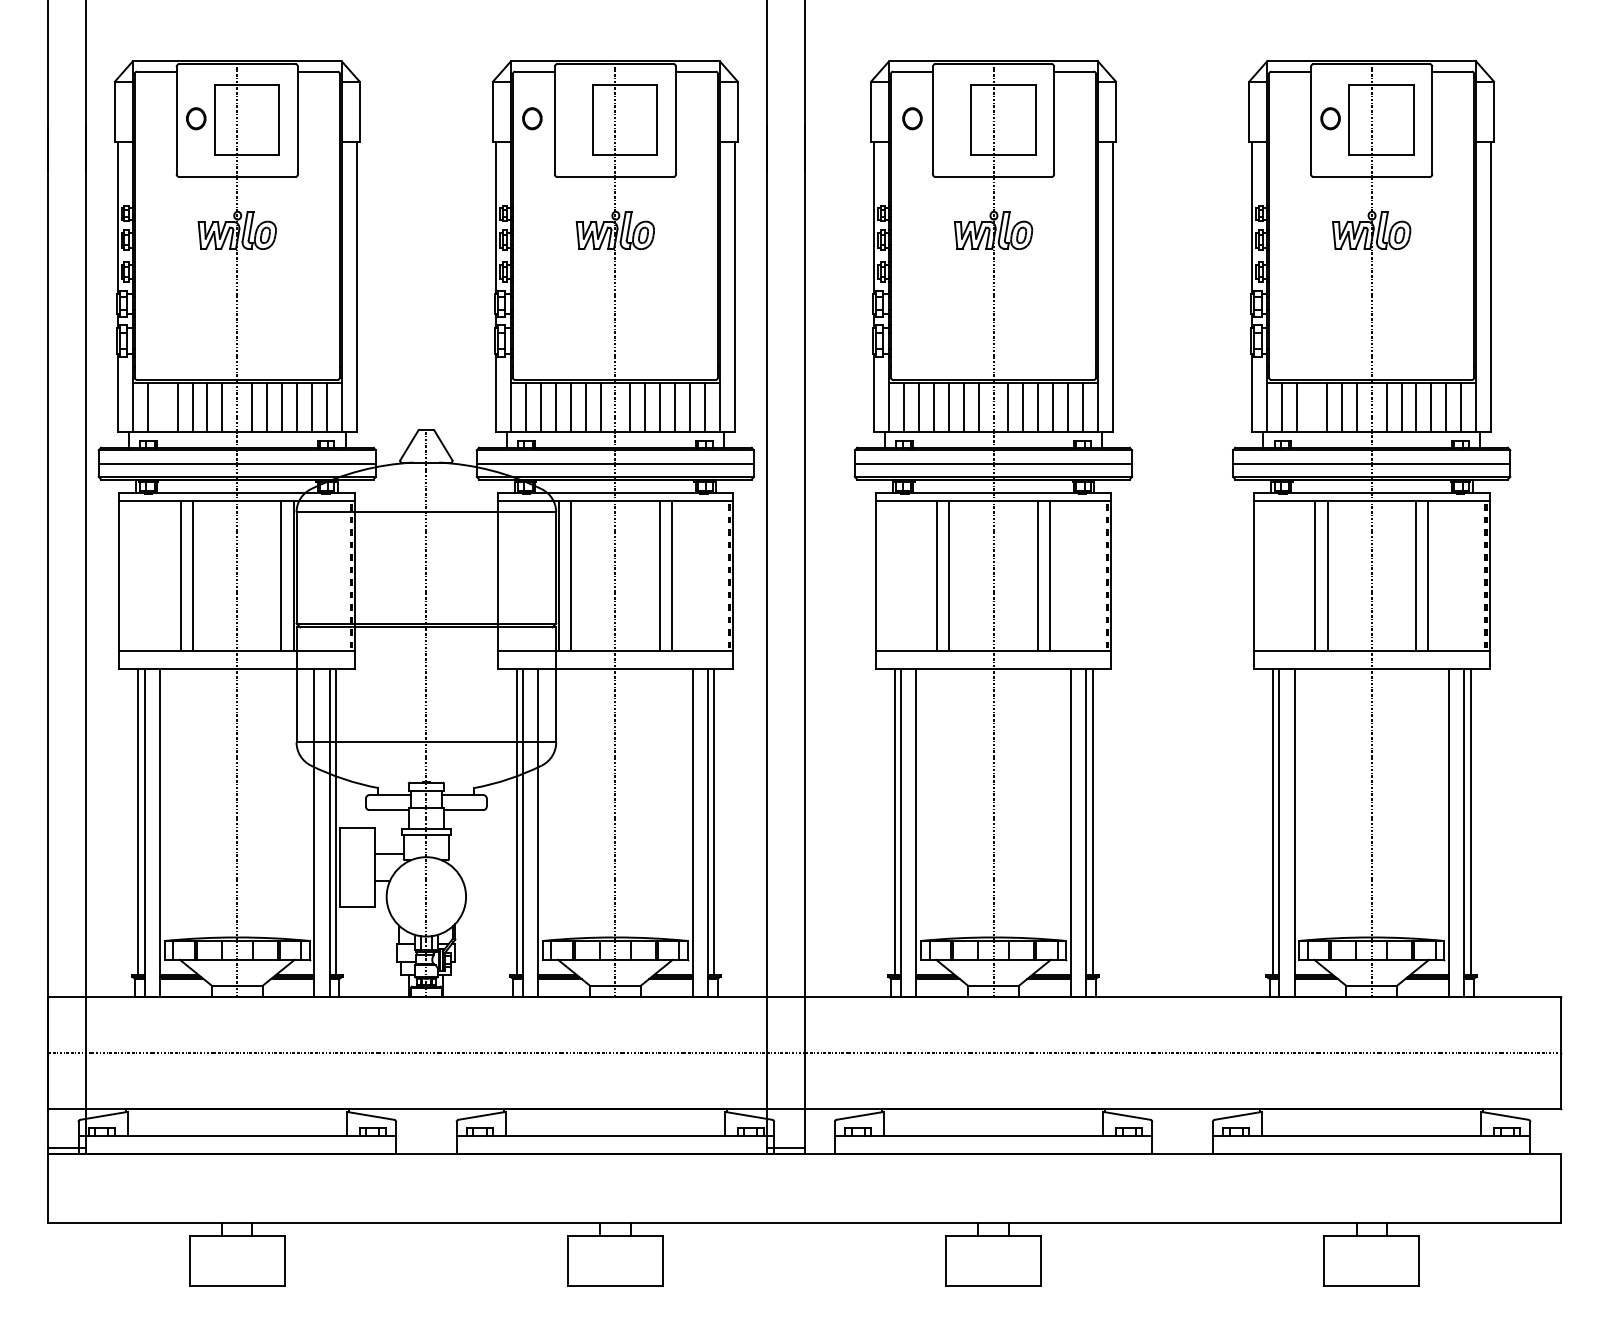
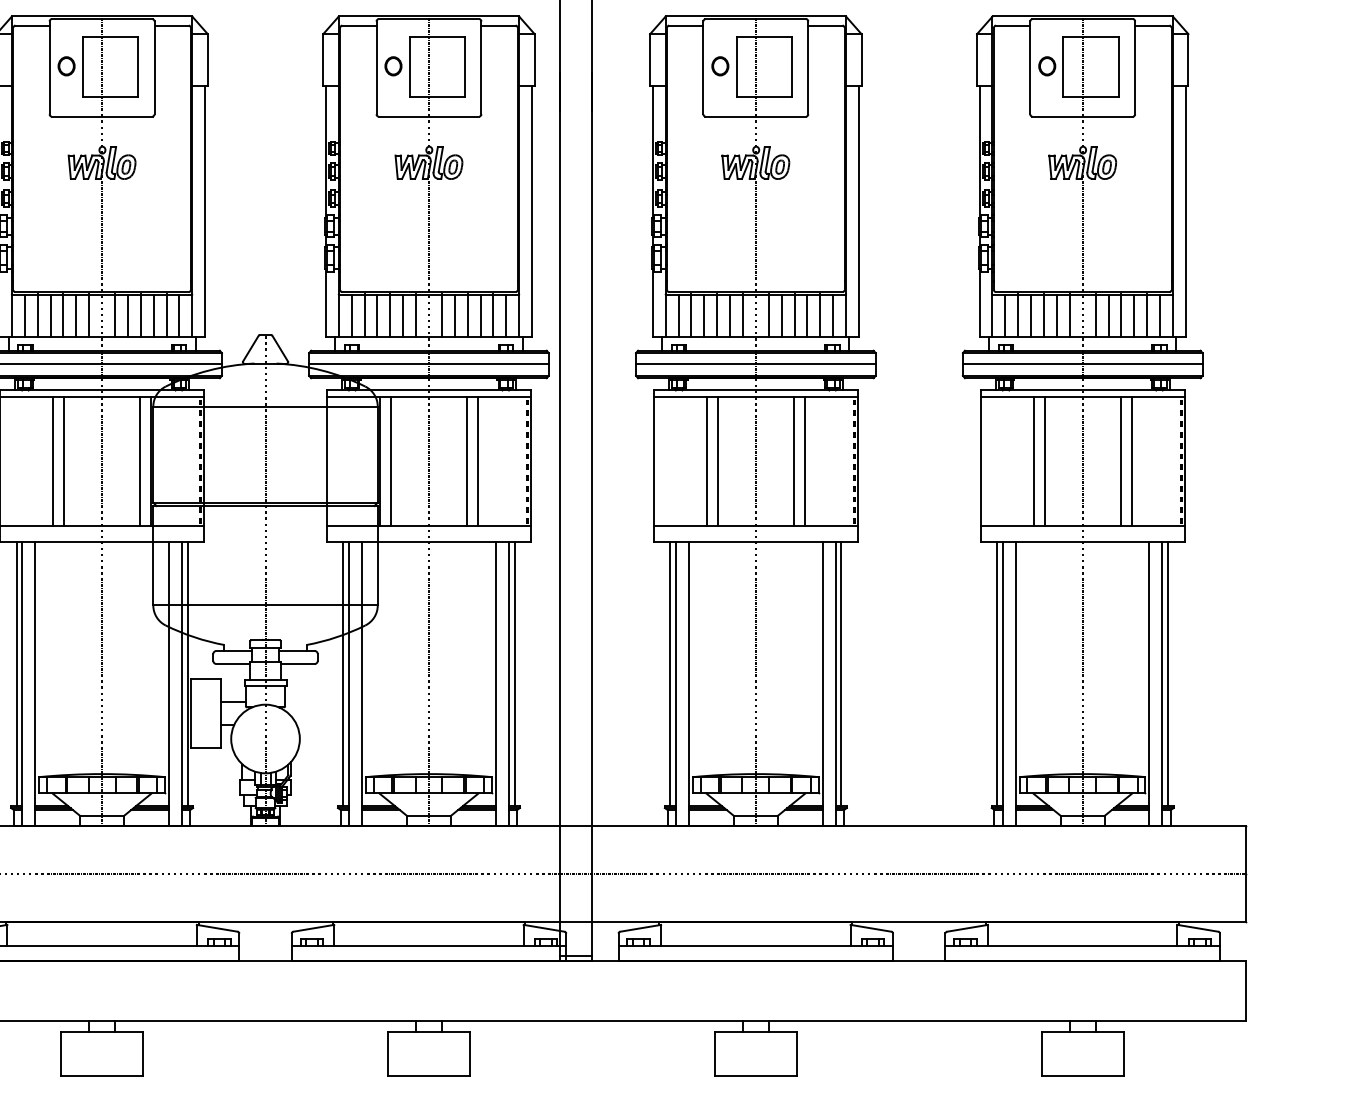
part: (532, 118) -> (393, 66), moved
part: (912, 118) -> (720, 66), moved
line: (162, 406) -> (37, 315), added
line: (1312, 406) -> (1031, 315), added

